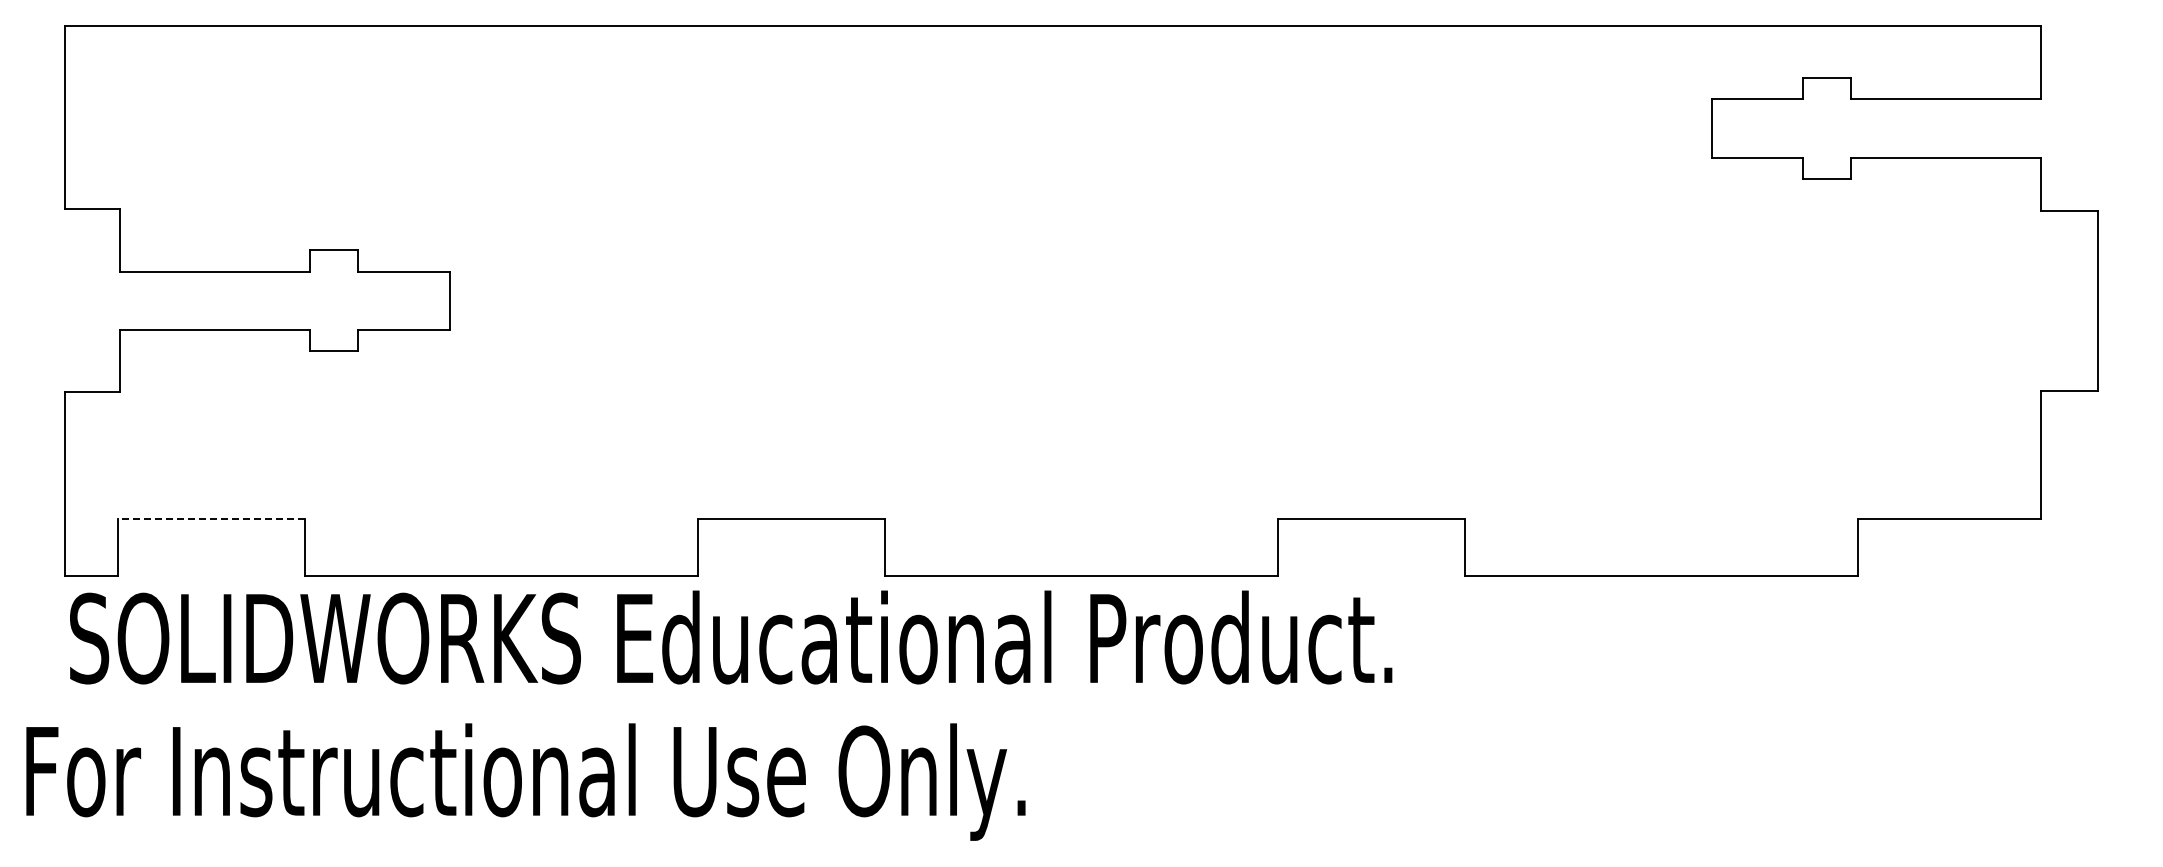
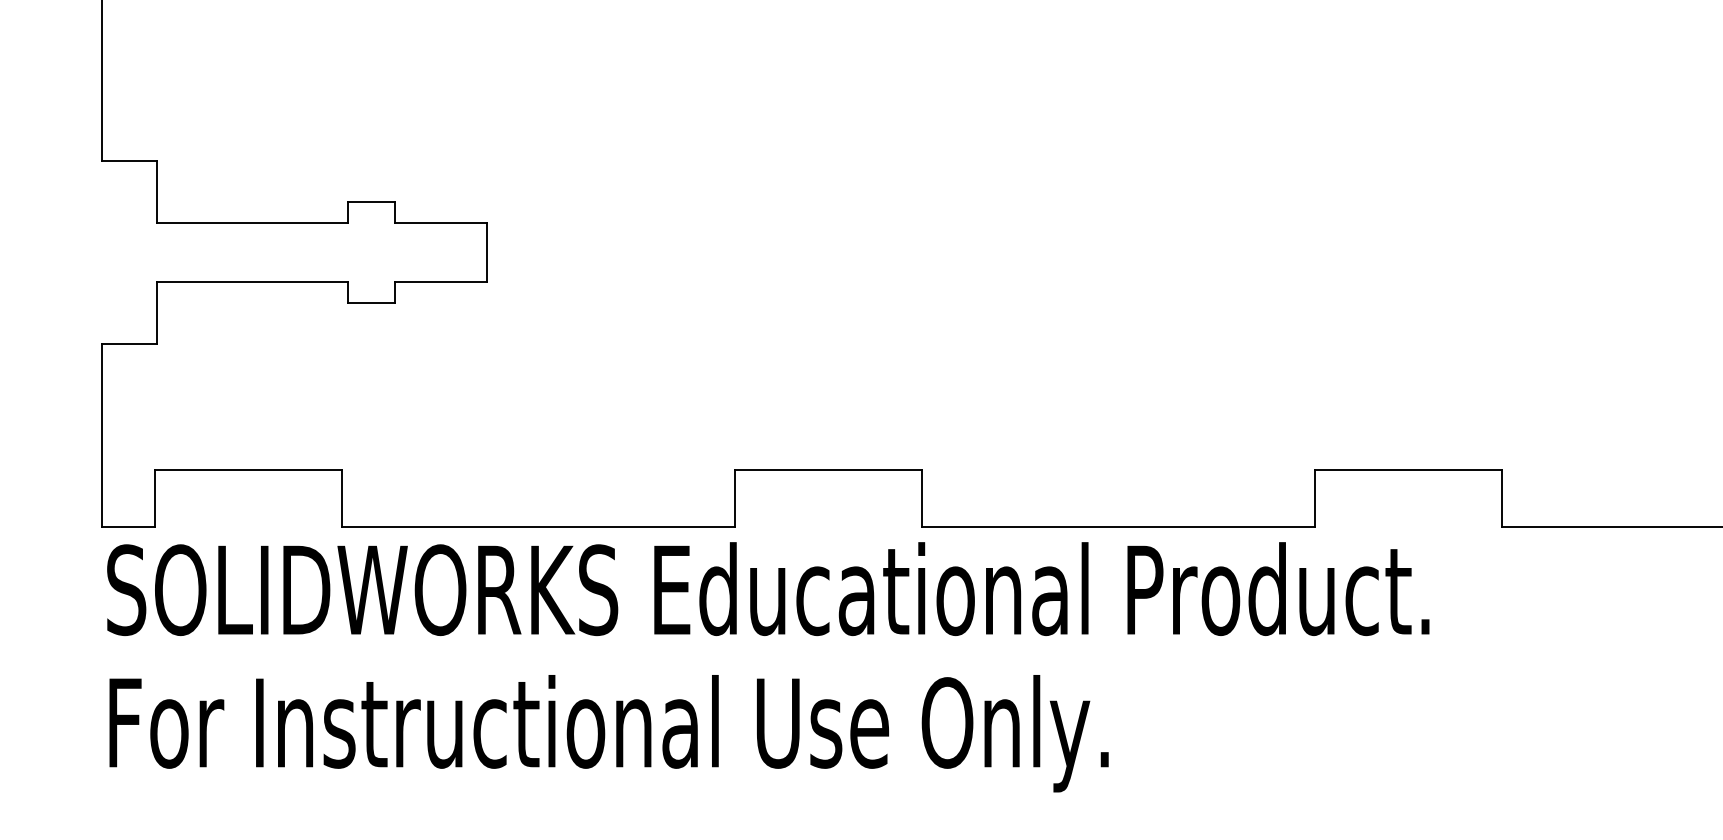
line: (210, 518) -> (247, 470), dashed -> solid
text: (525, 781) -> (608, 733), moved

